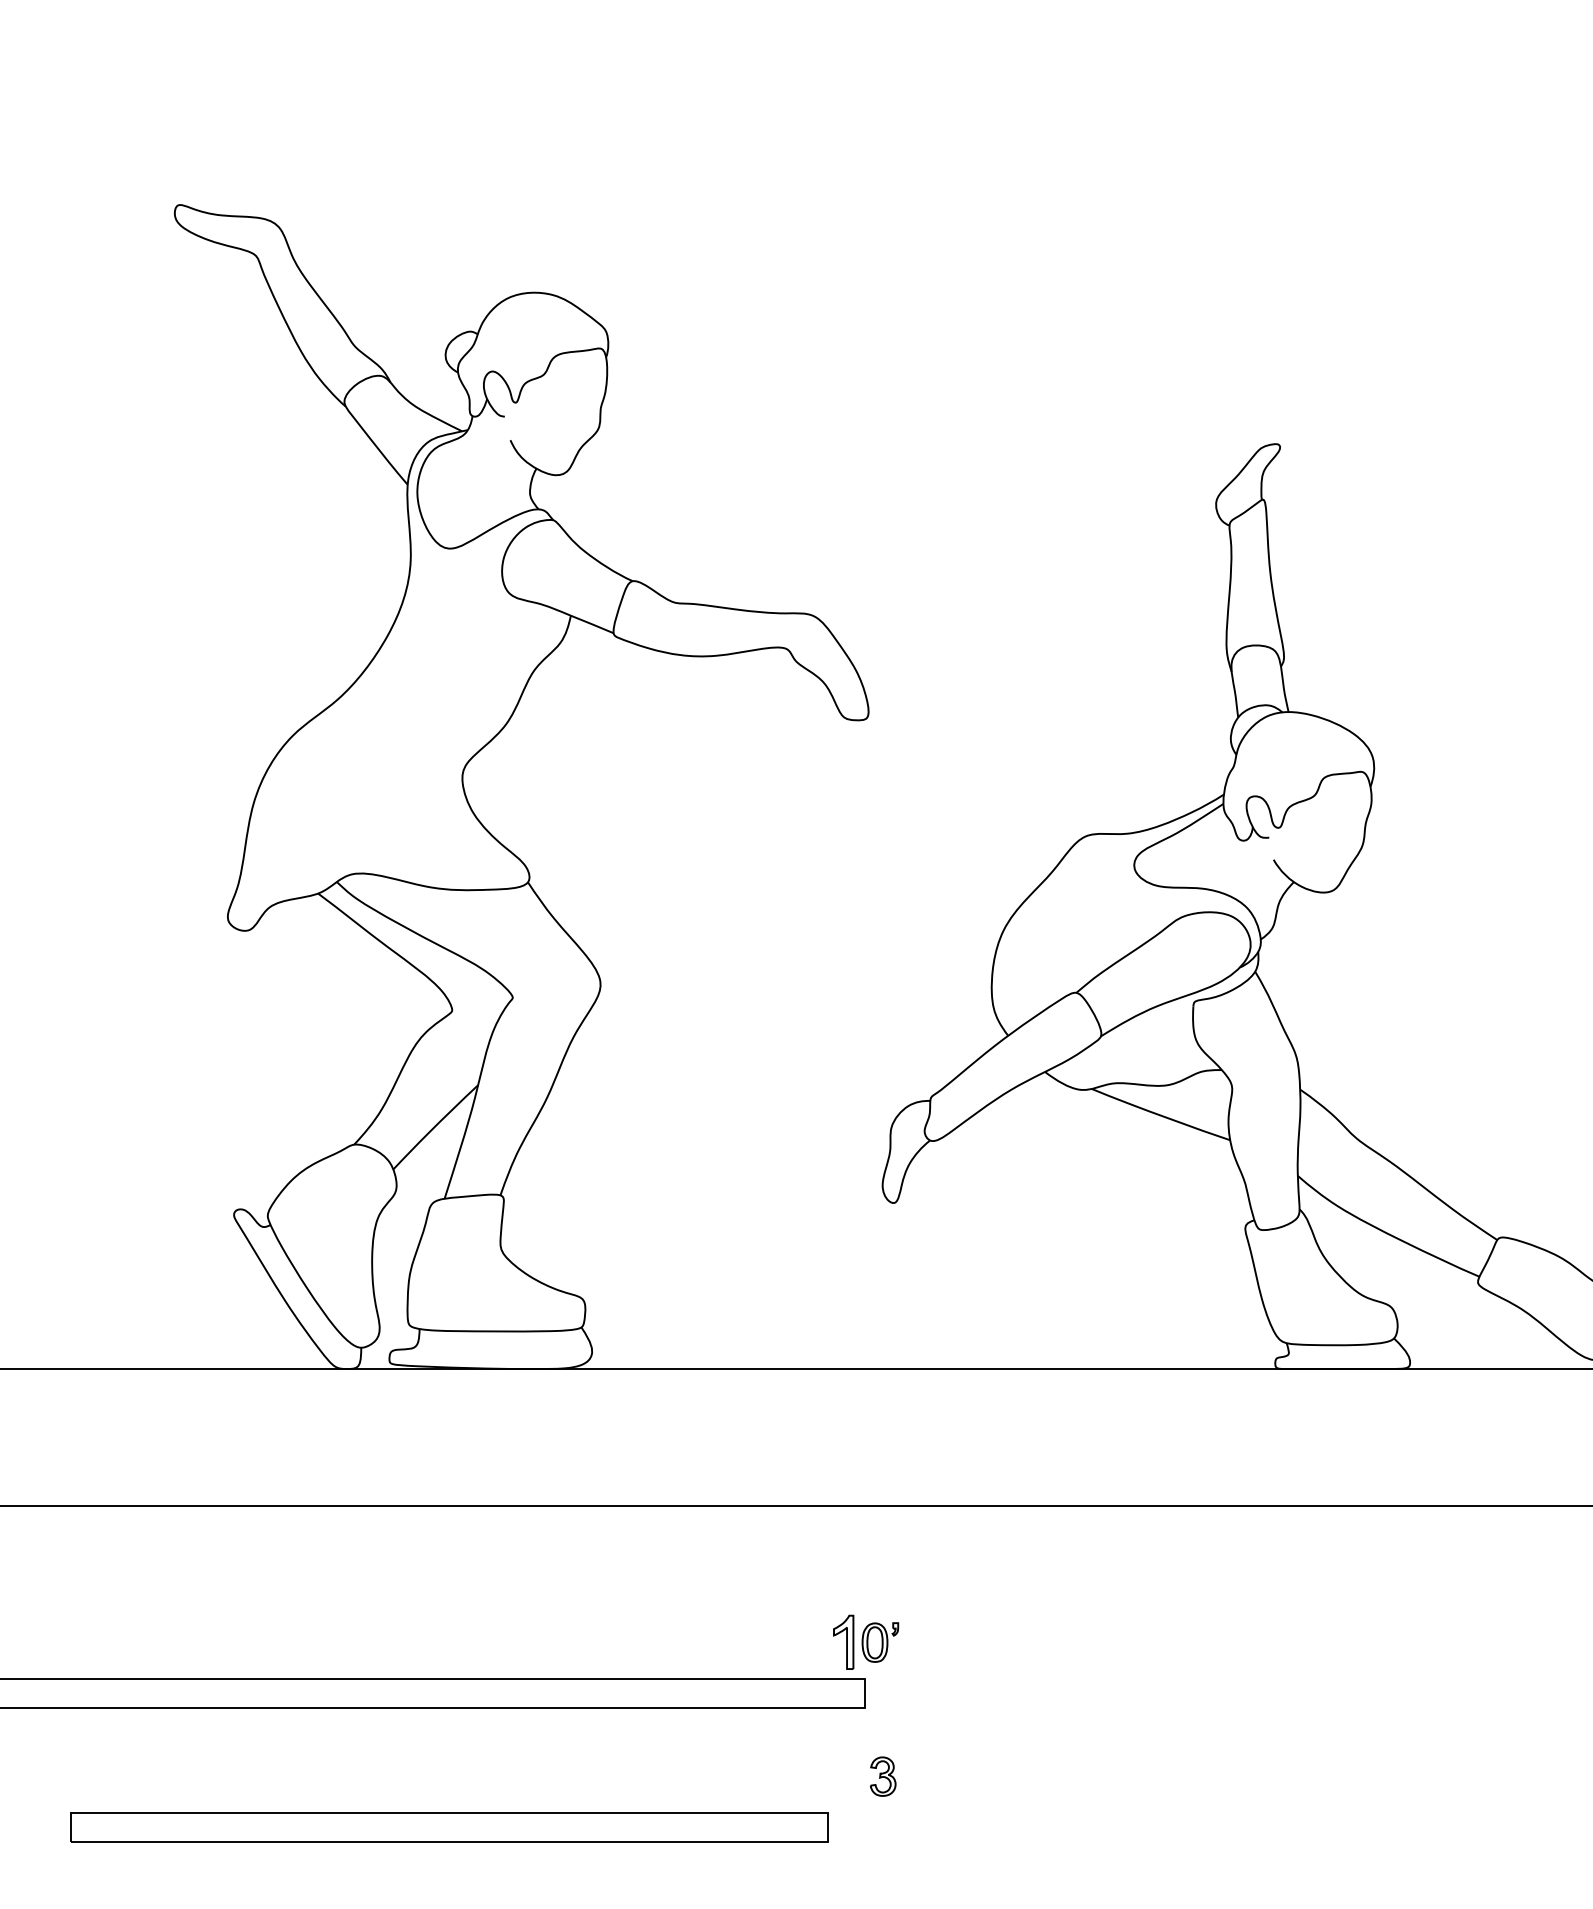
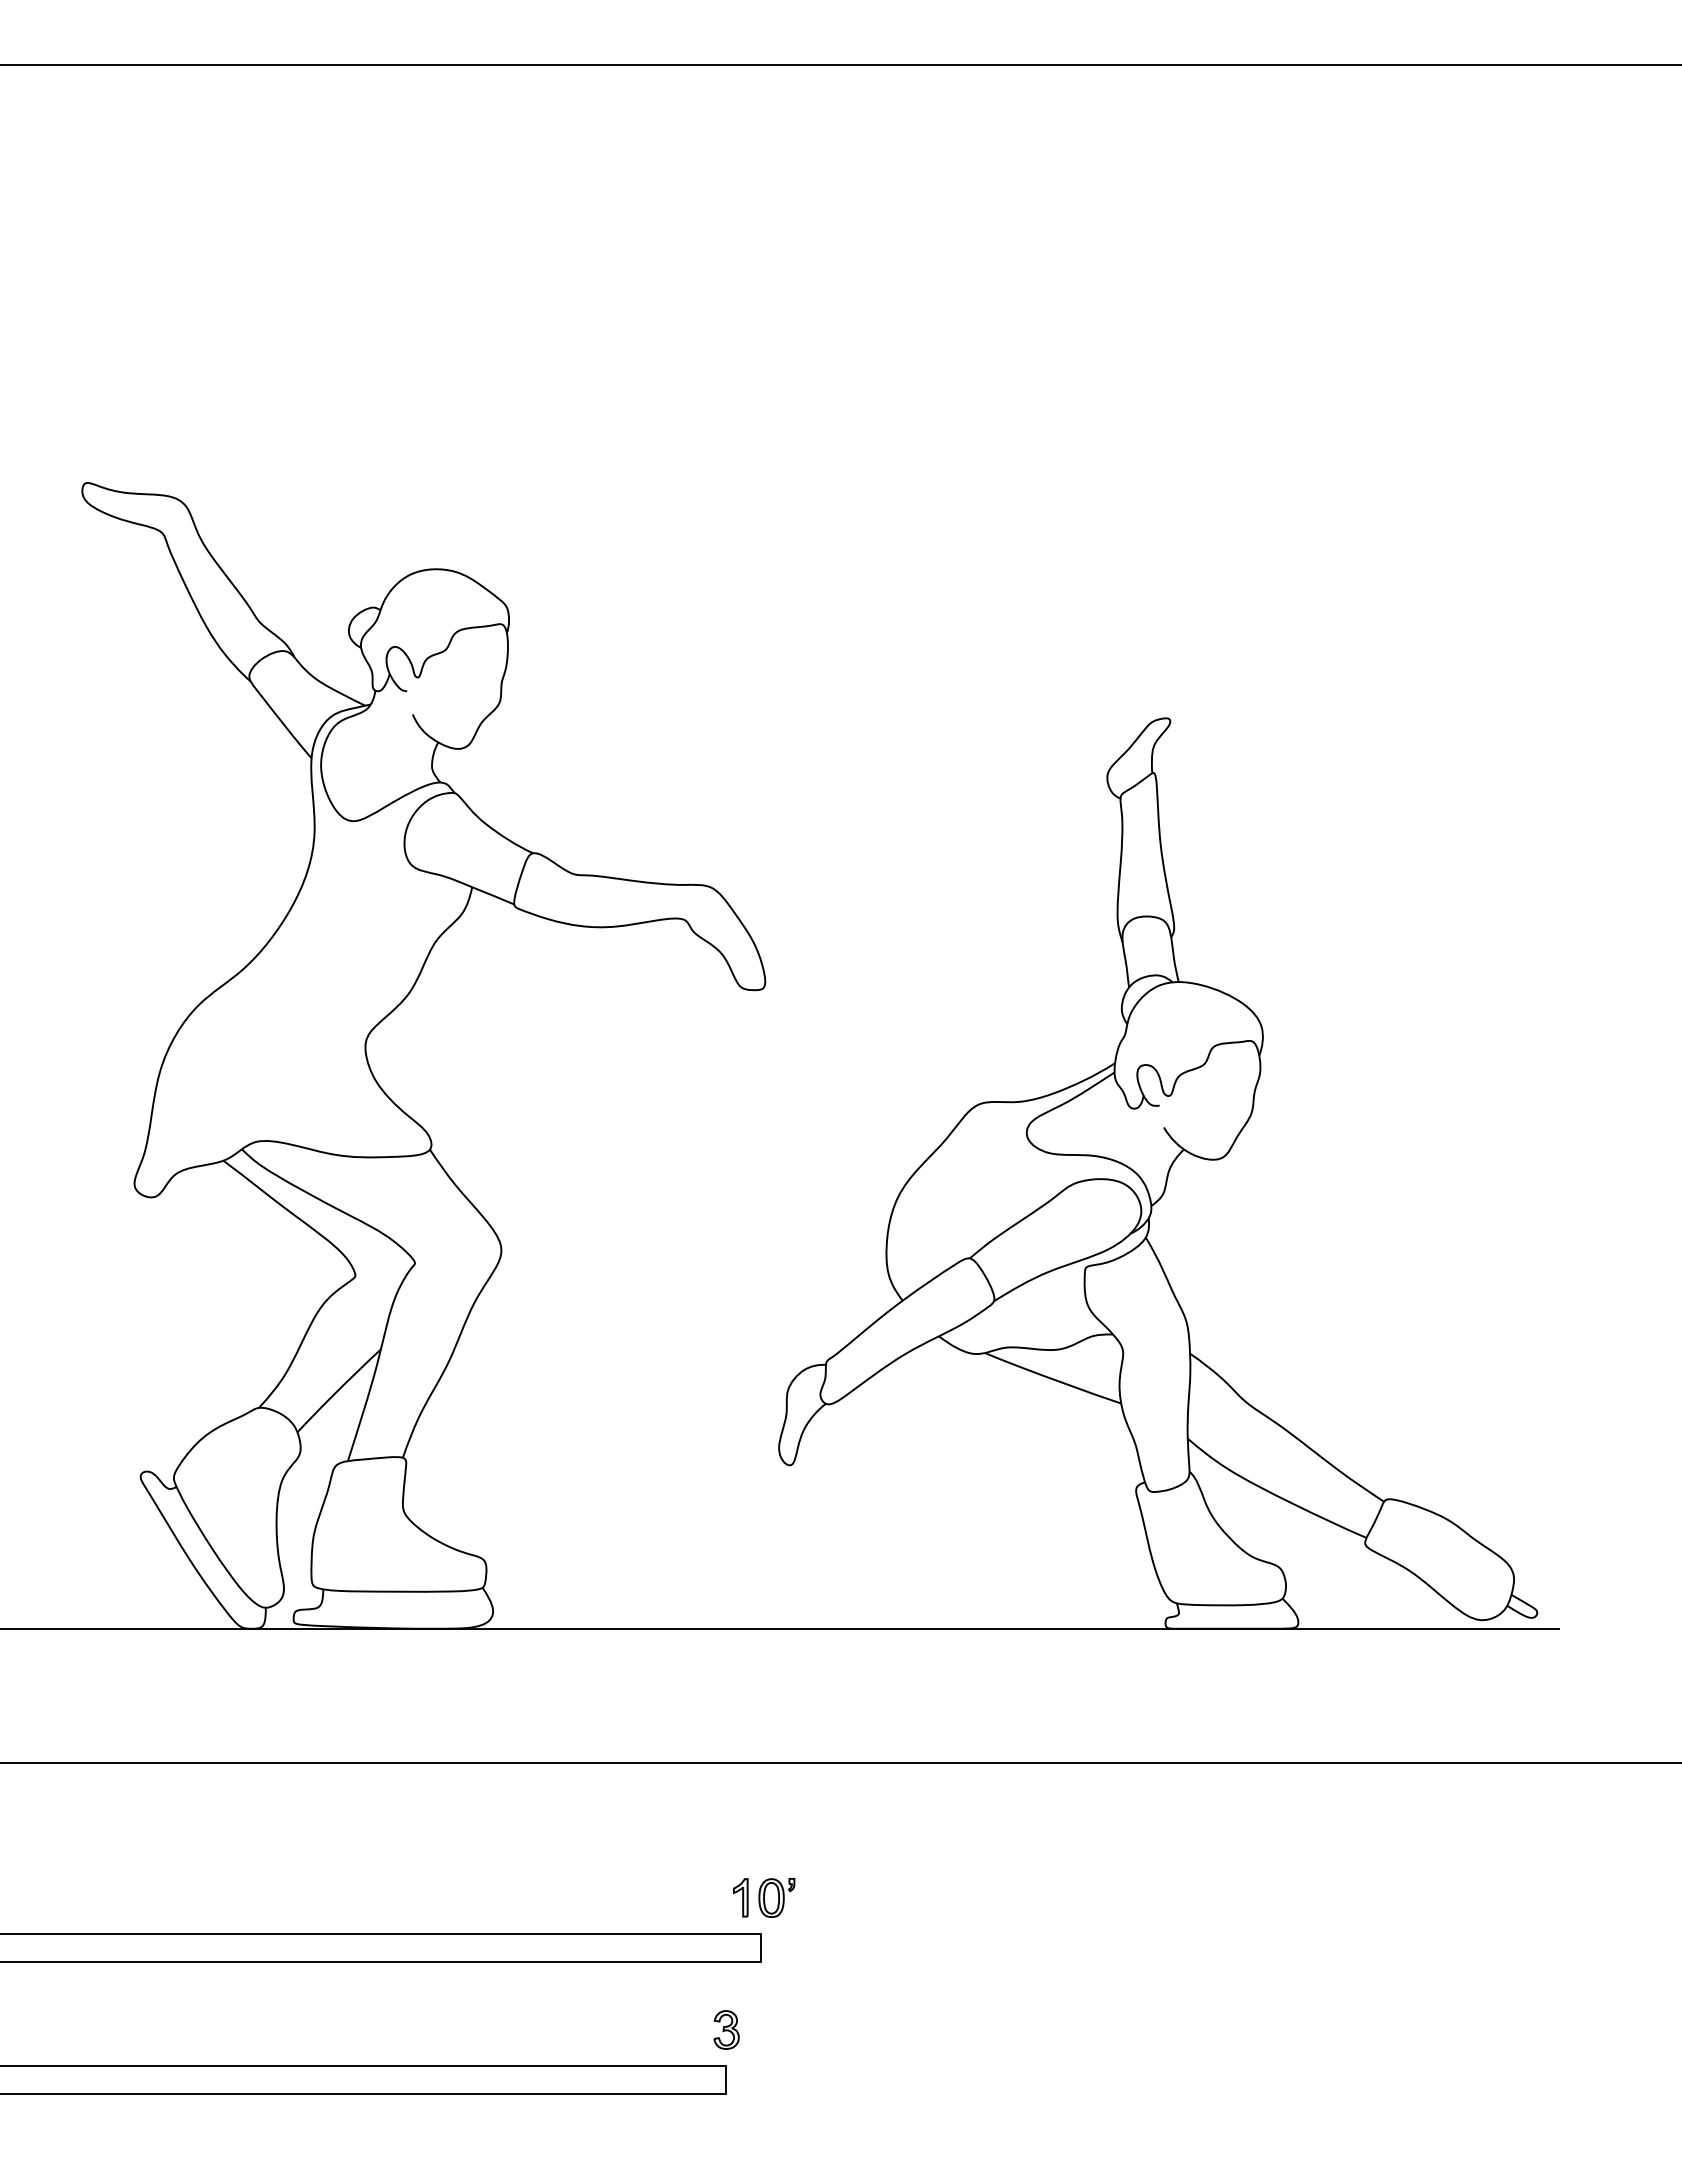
part: (843, 1642) -> (740, 1897), size x0.71
part: (883, 1776) -> (726, 2029), moved

